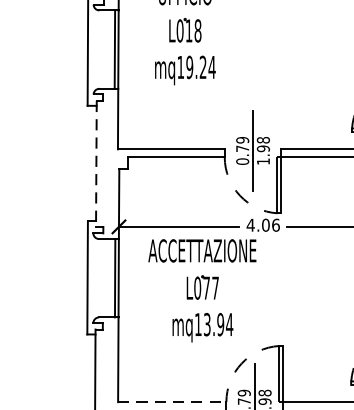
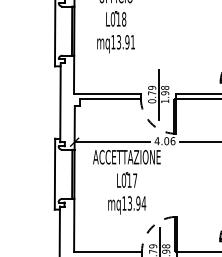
text: (200, 67) -> (125, 42), mq19.24 -> mq13.91
line: (96, 165) -> (60, 103), dashed -> solid
text: (206, 287) -> (129, 180), L077 -> L017
line: (173, 402) -> (108, 252), dashed -> solid

